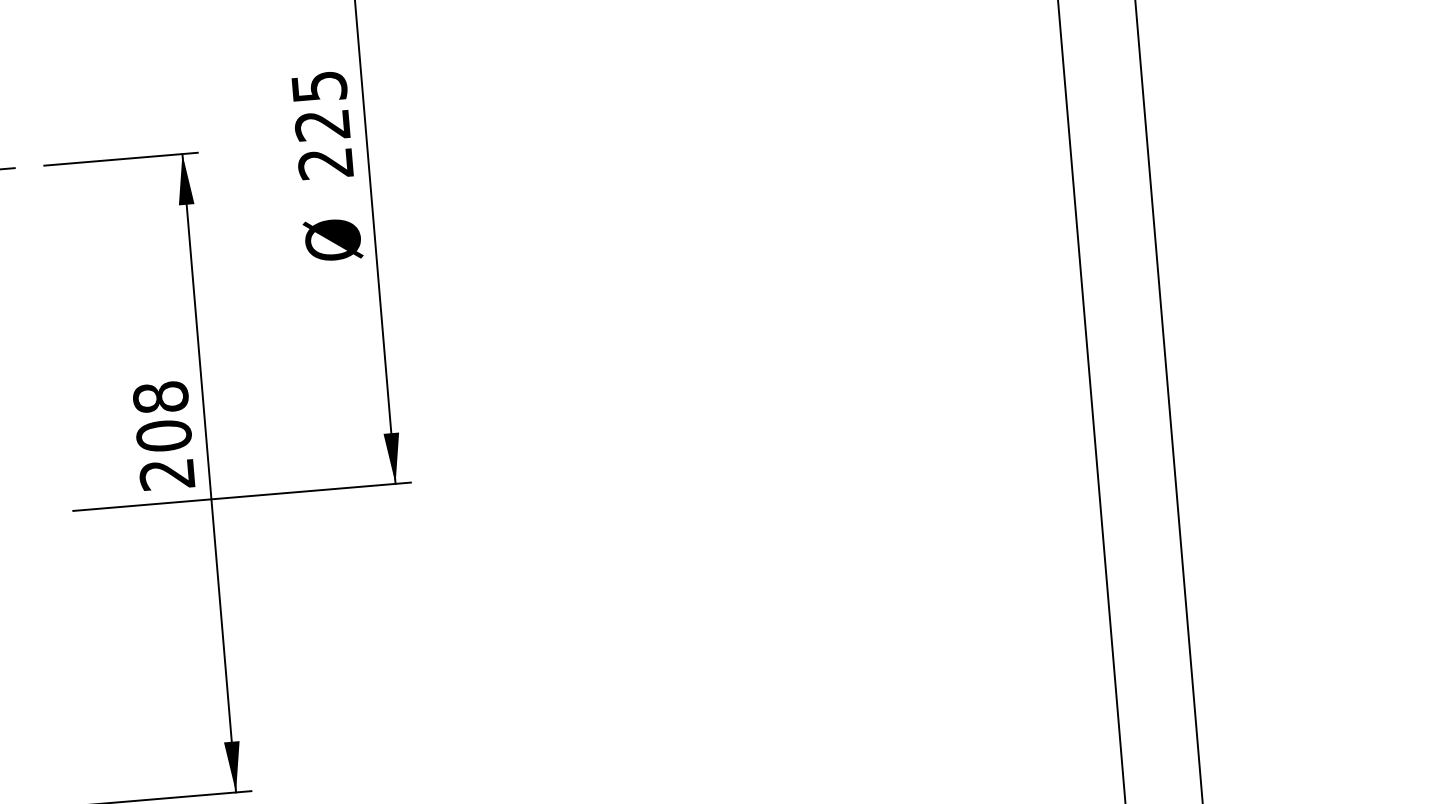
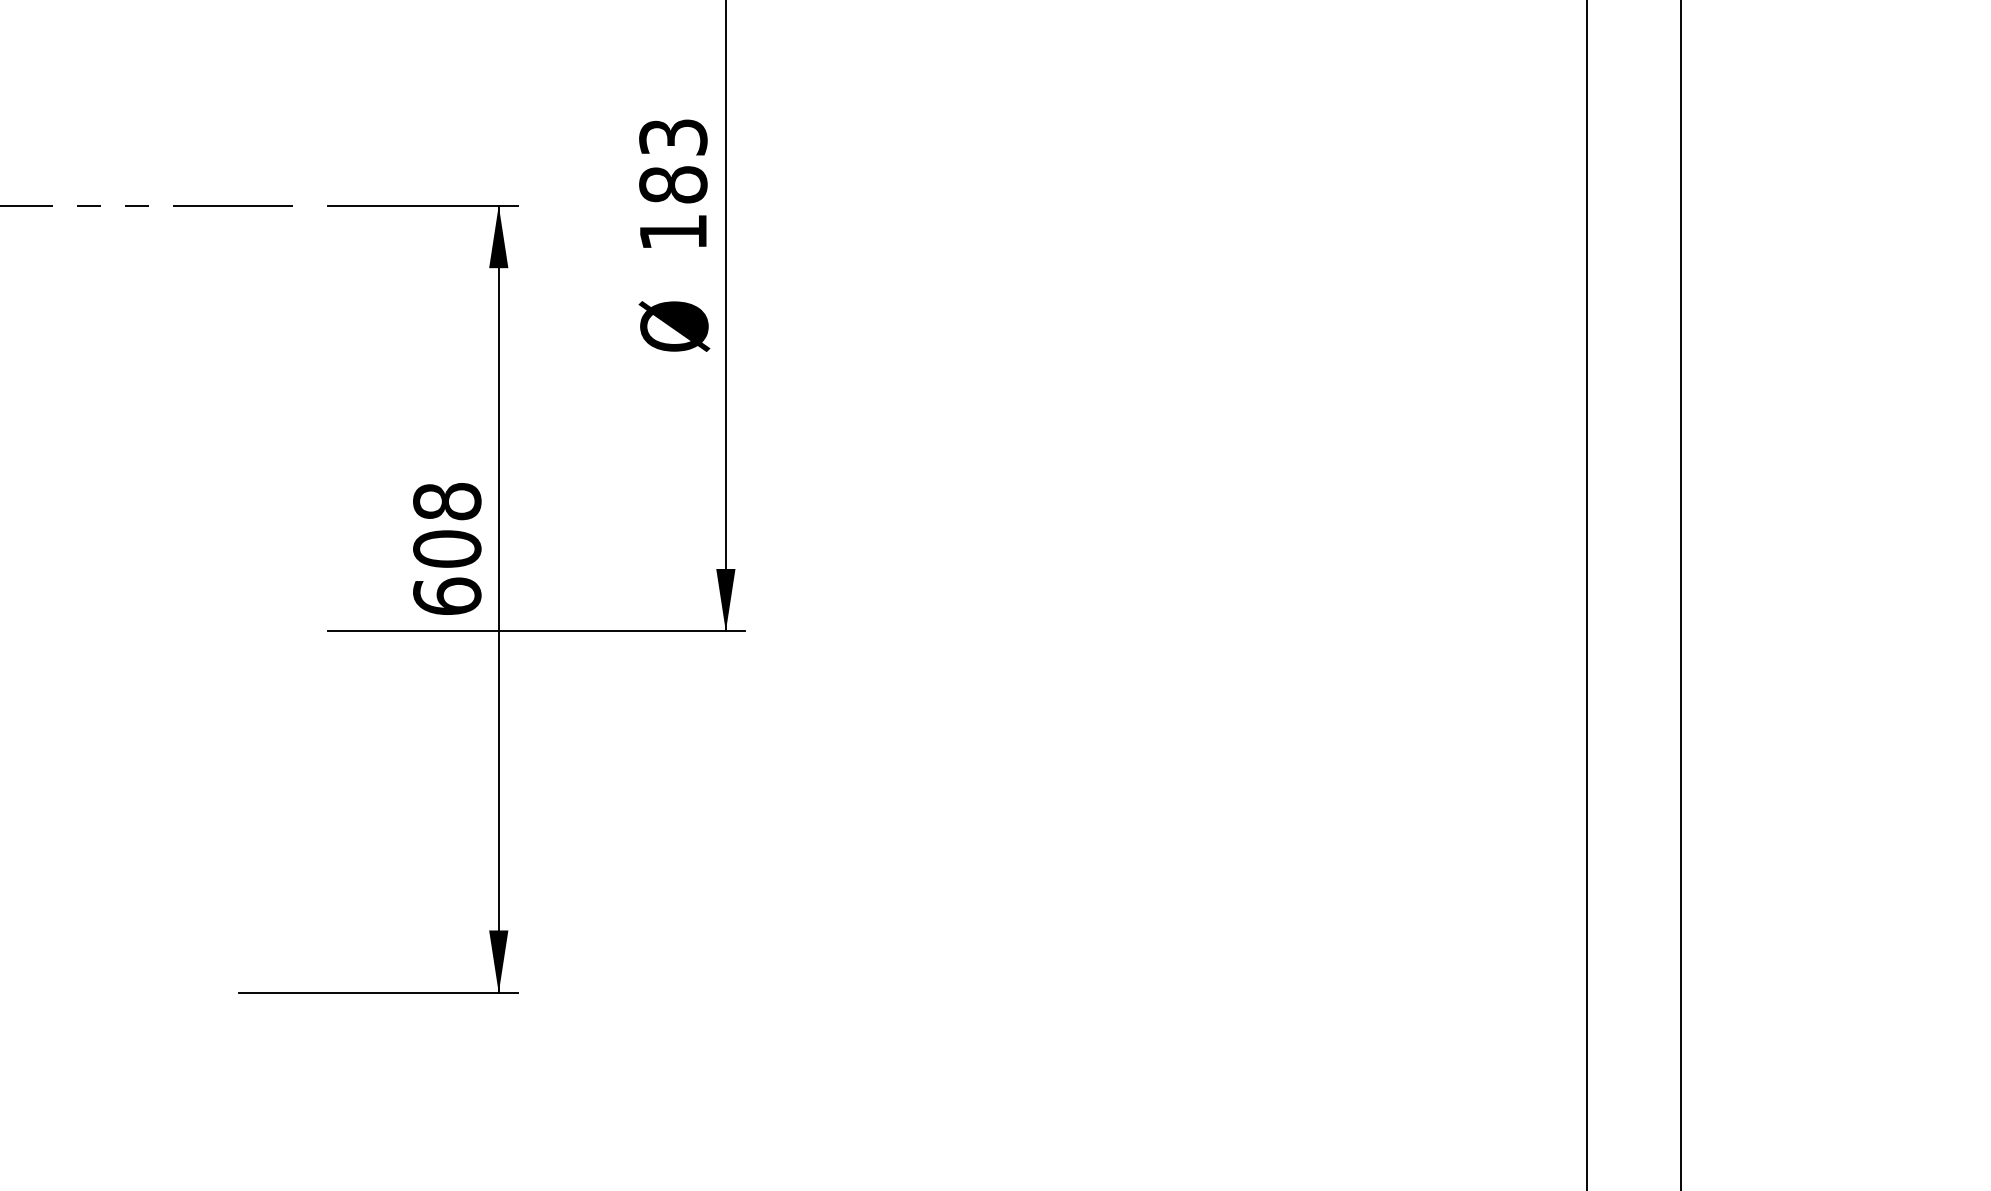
text: (322, 125) -> (673, 184), 225 -> 183
text: (167, 473) -> (447, 595), 208 -> 608

